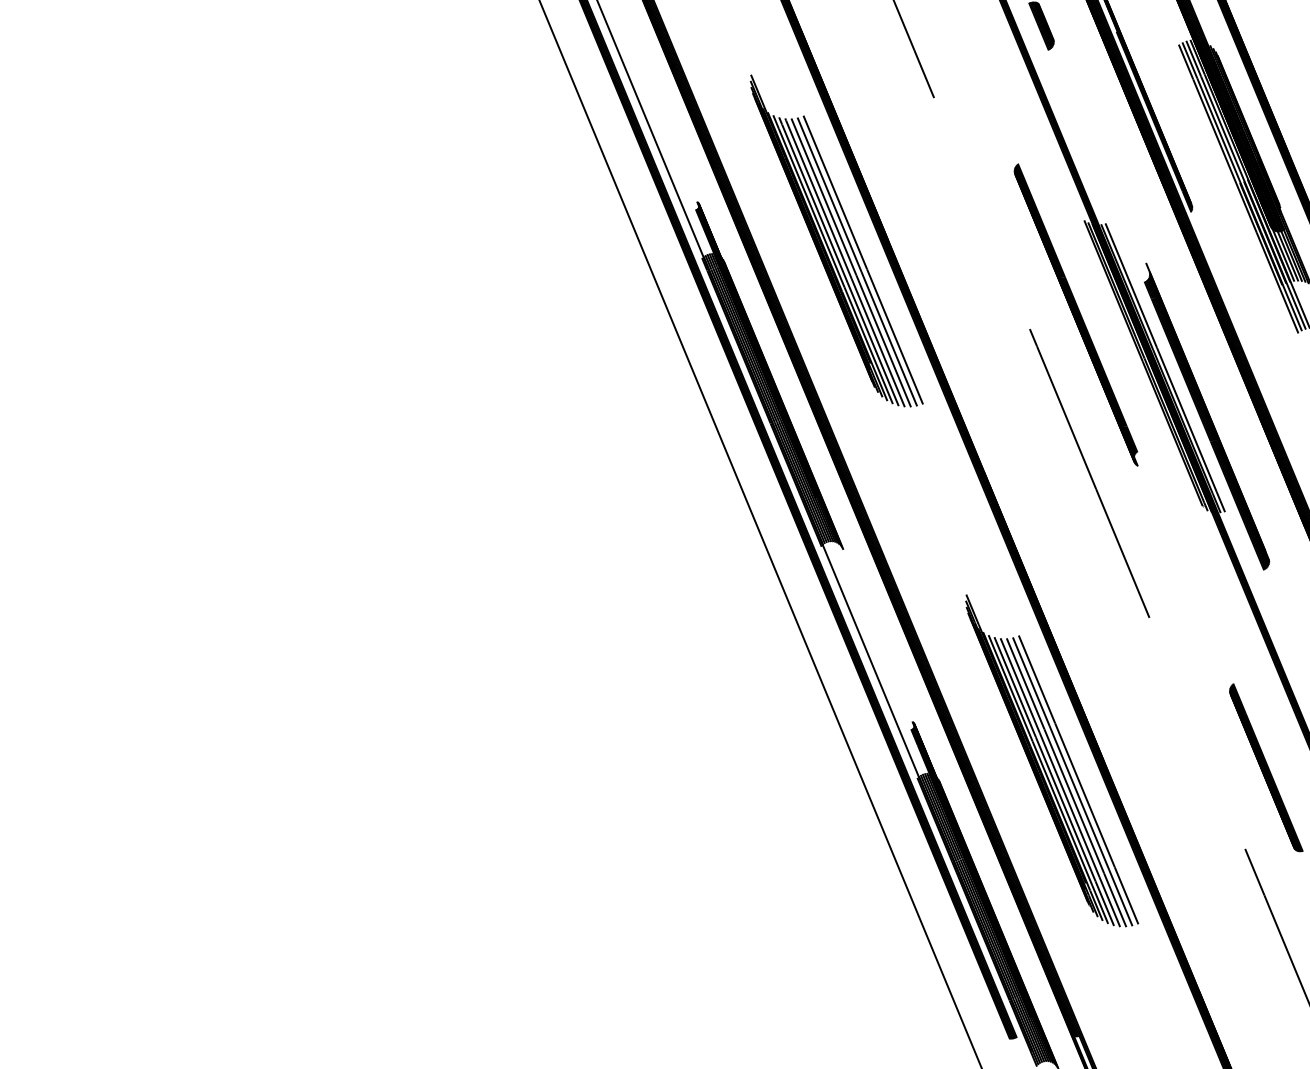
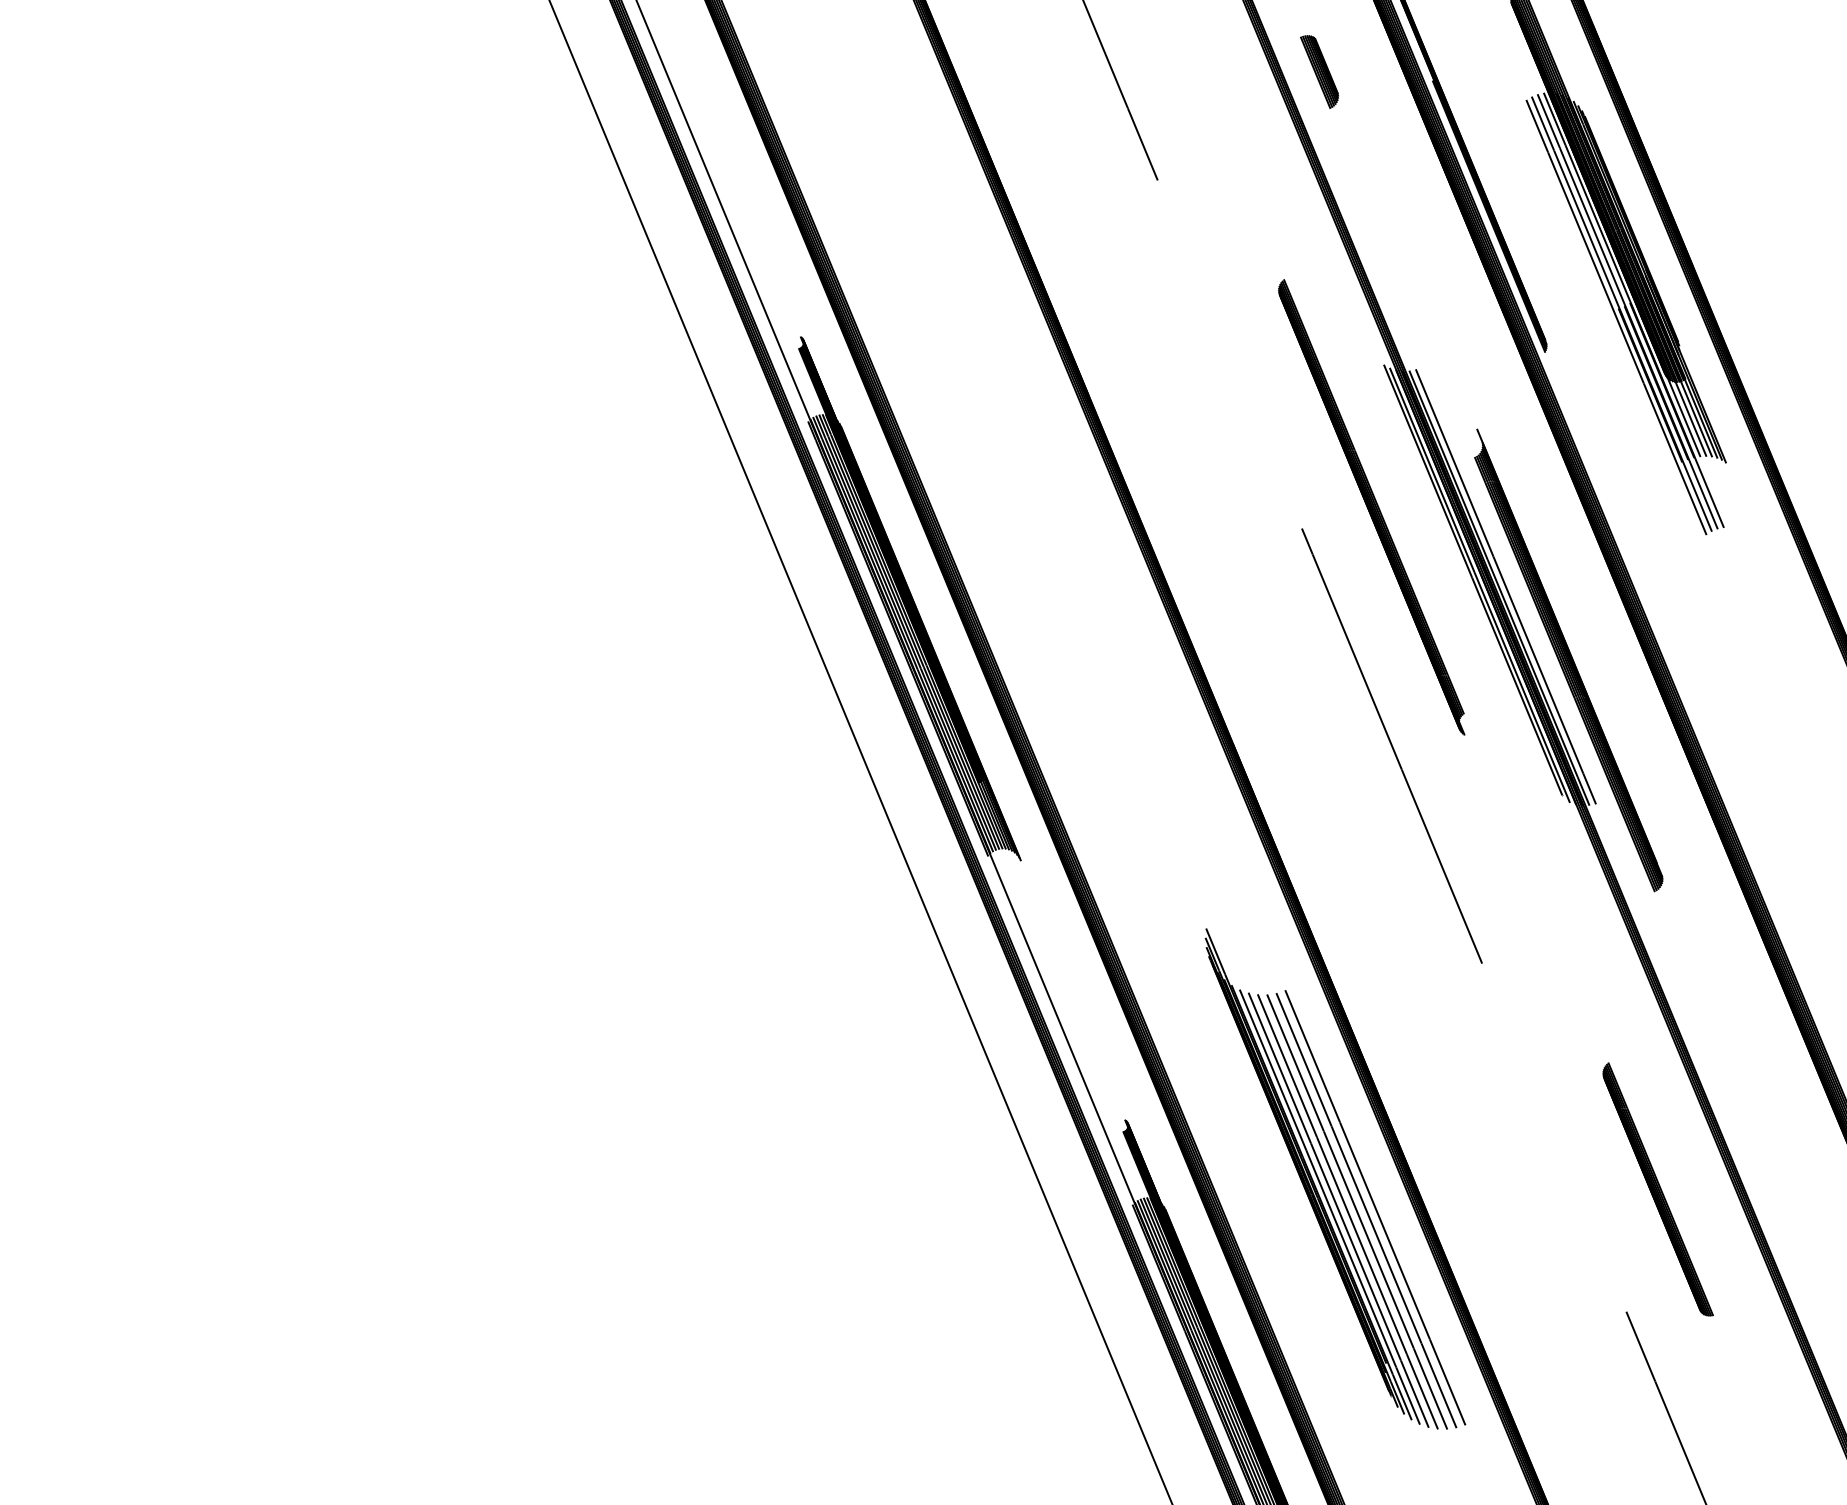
part: (836, 240) -> (1010, 395), removed

